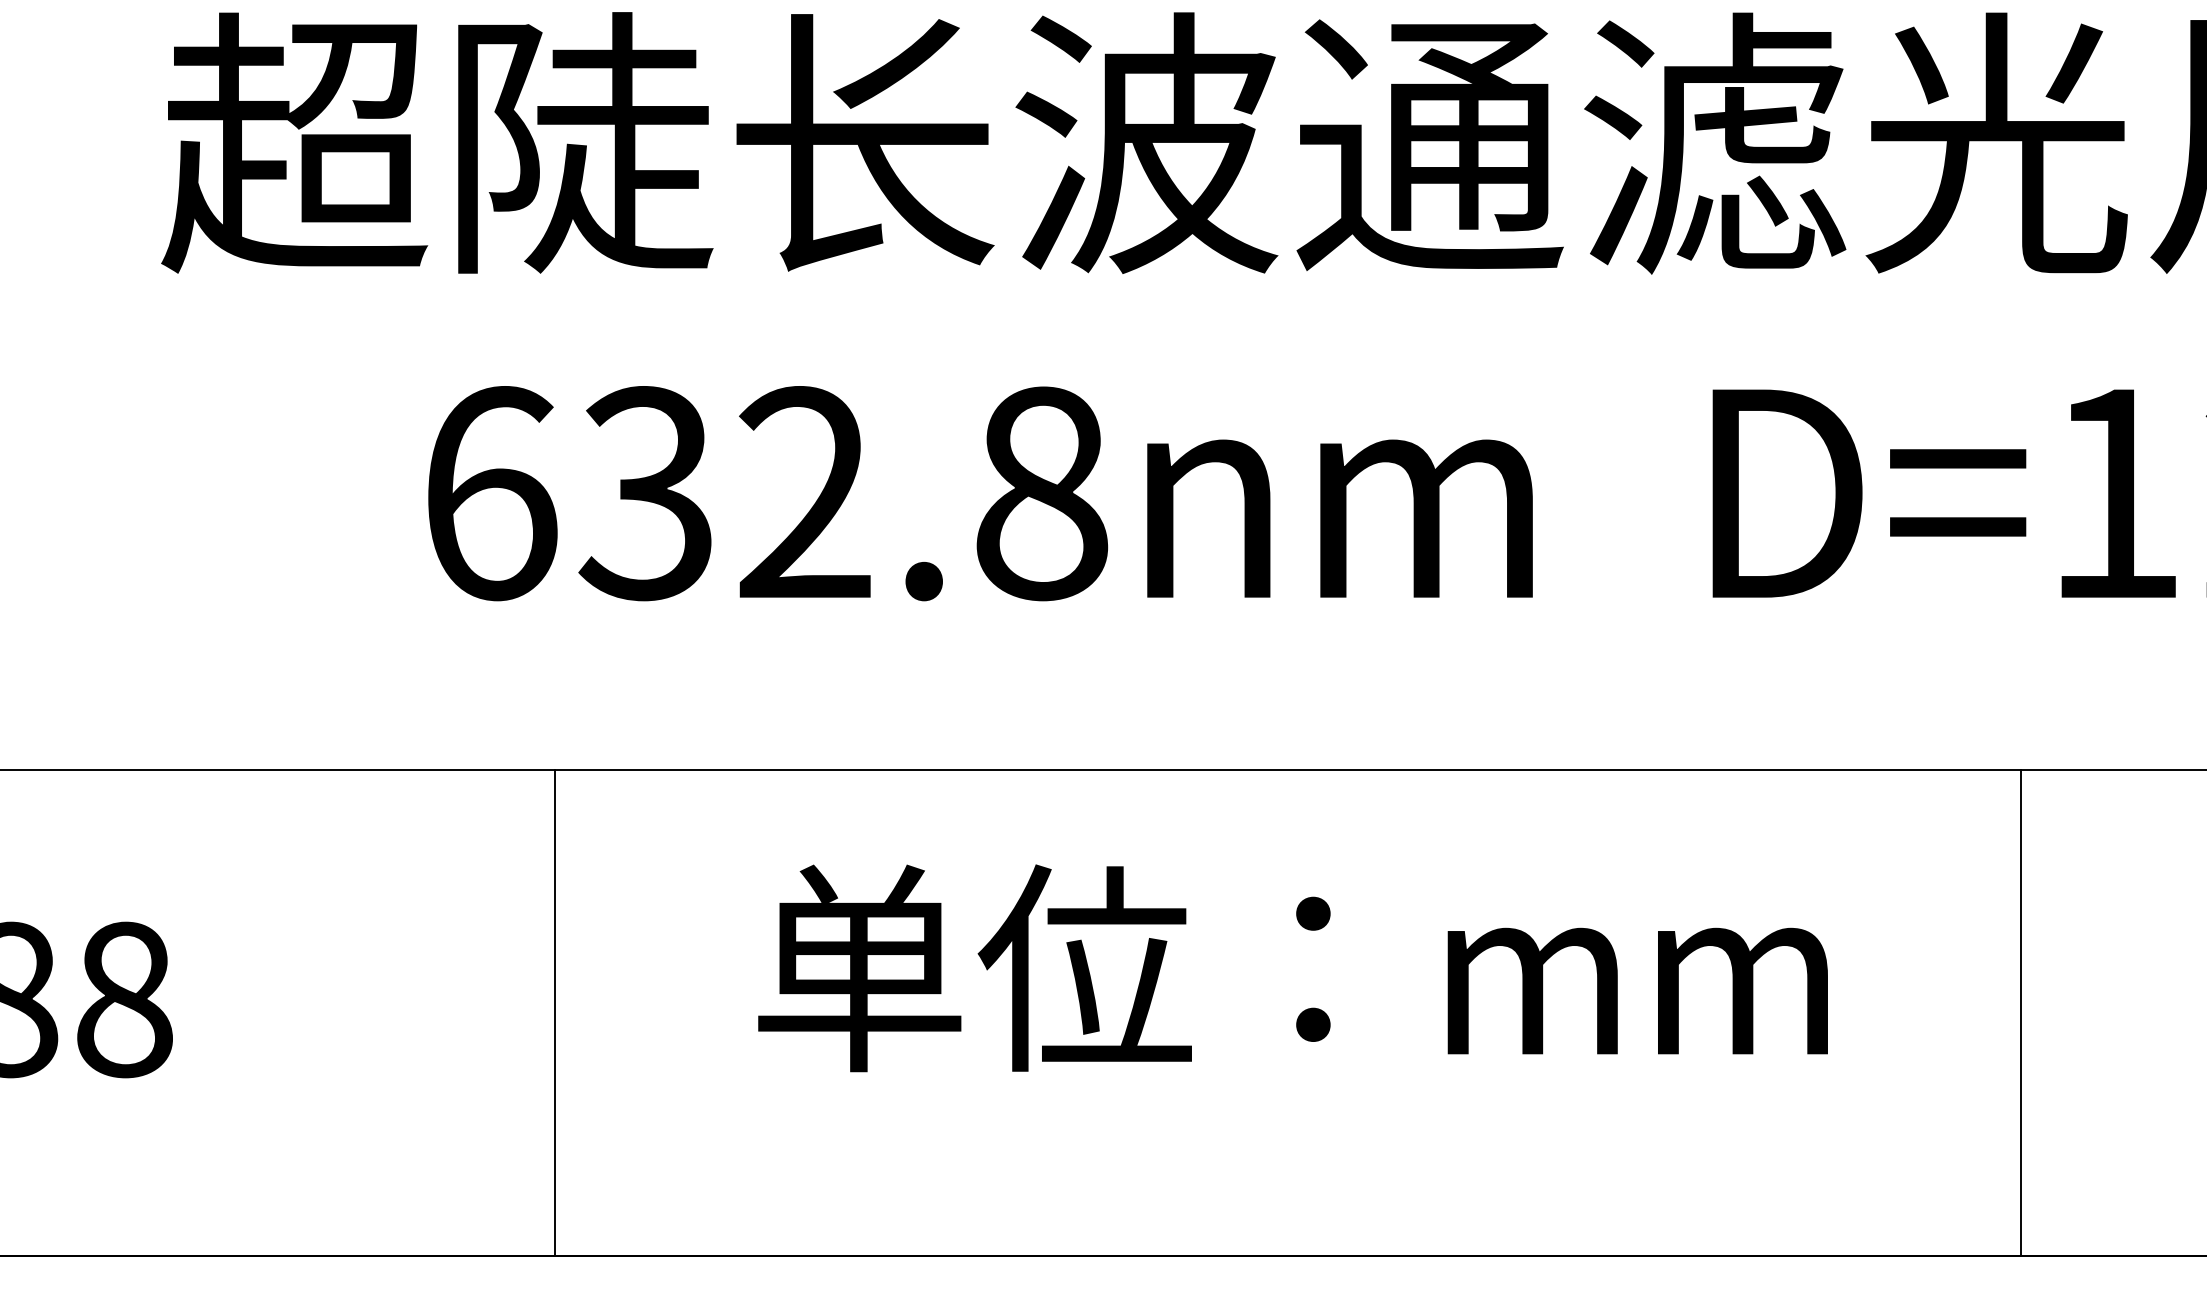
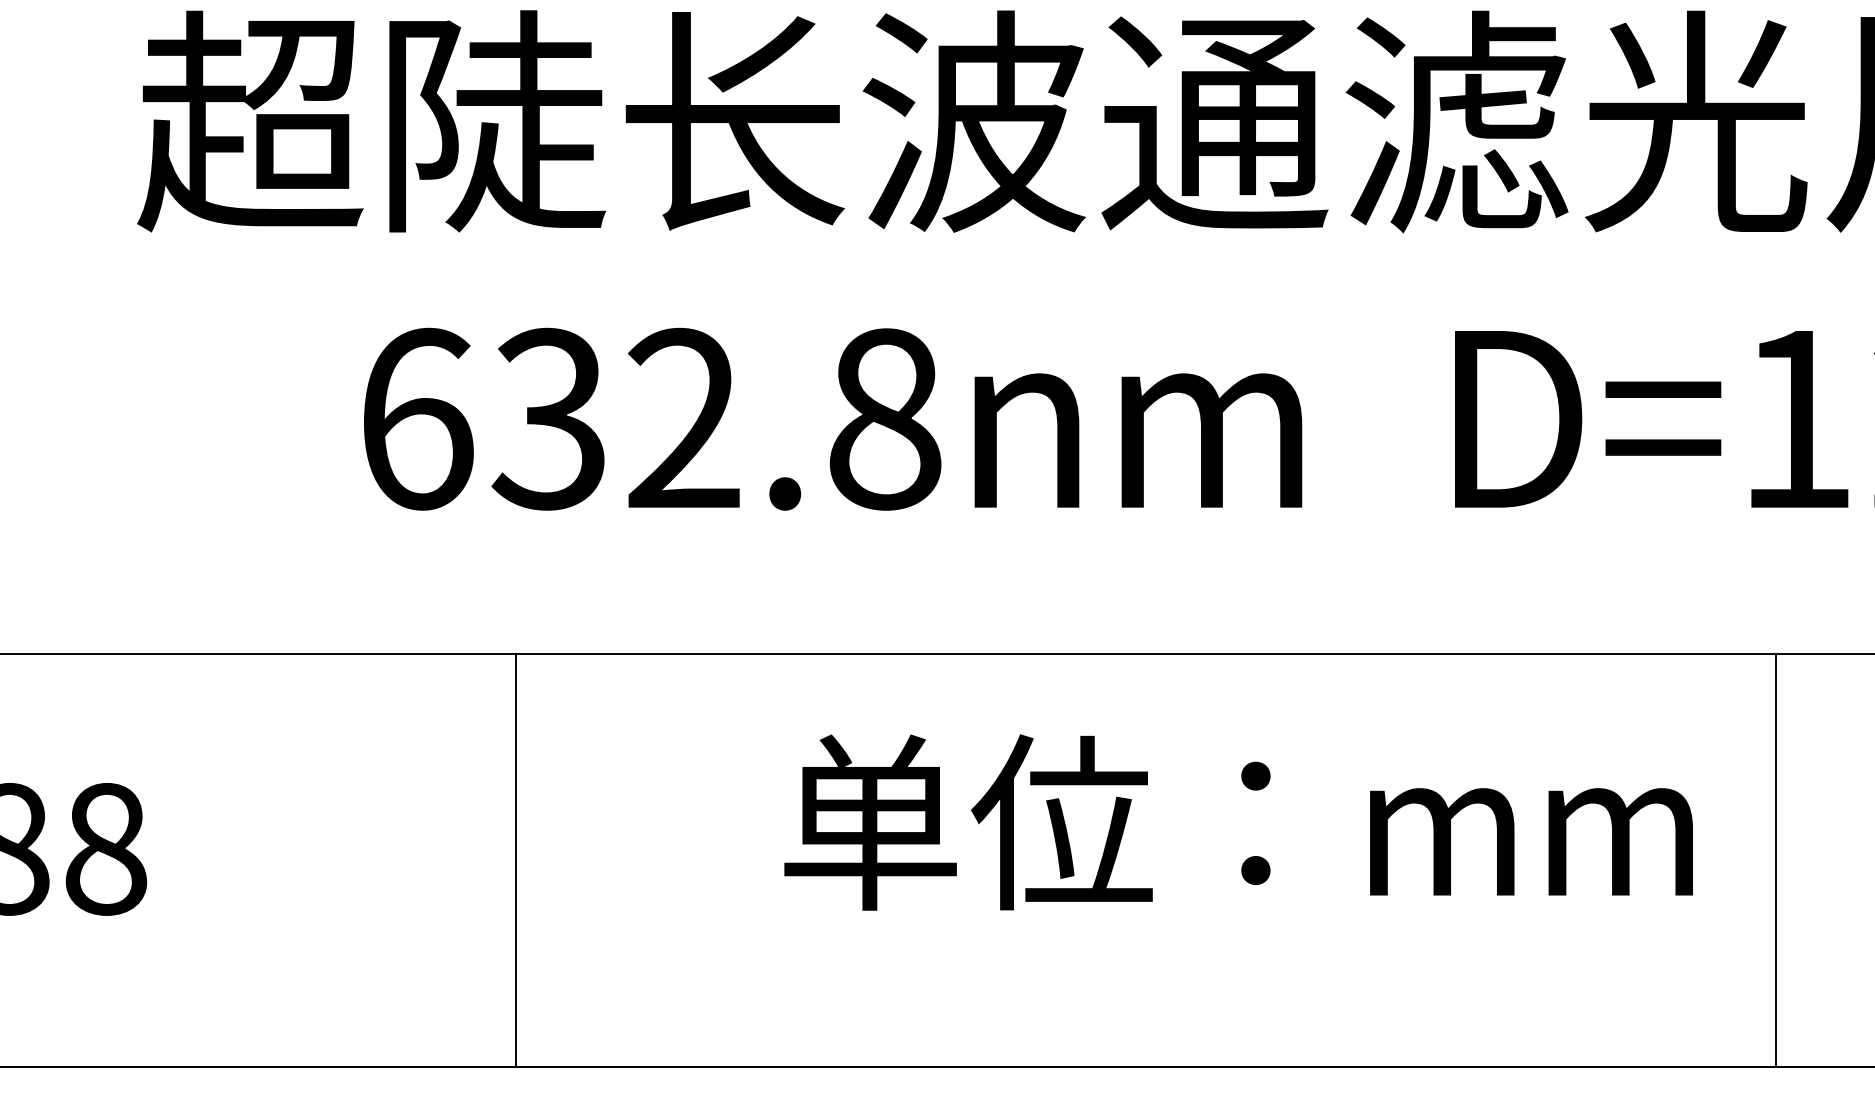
text: (1292, 968) -> (1238, 822), moved
line: (554, 1012) -> (516, 860), moved
line: (2021, 1012) -> (1776, 860), moved

